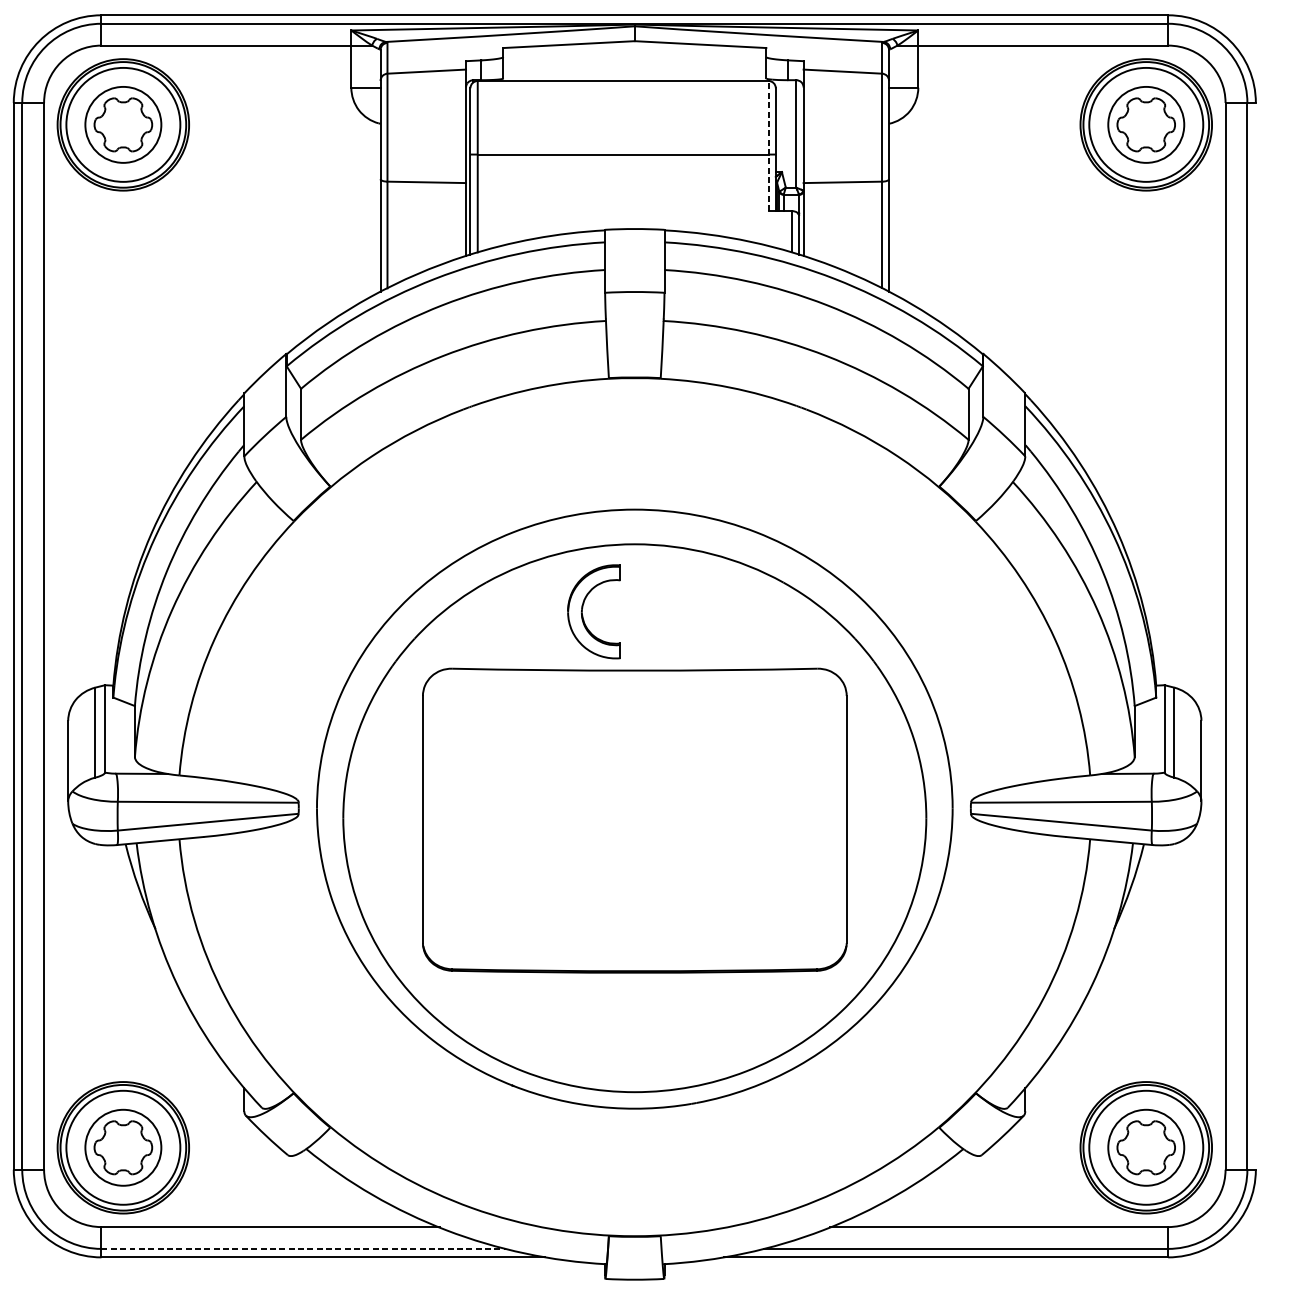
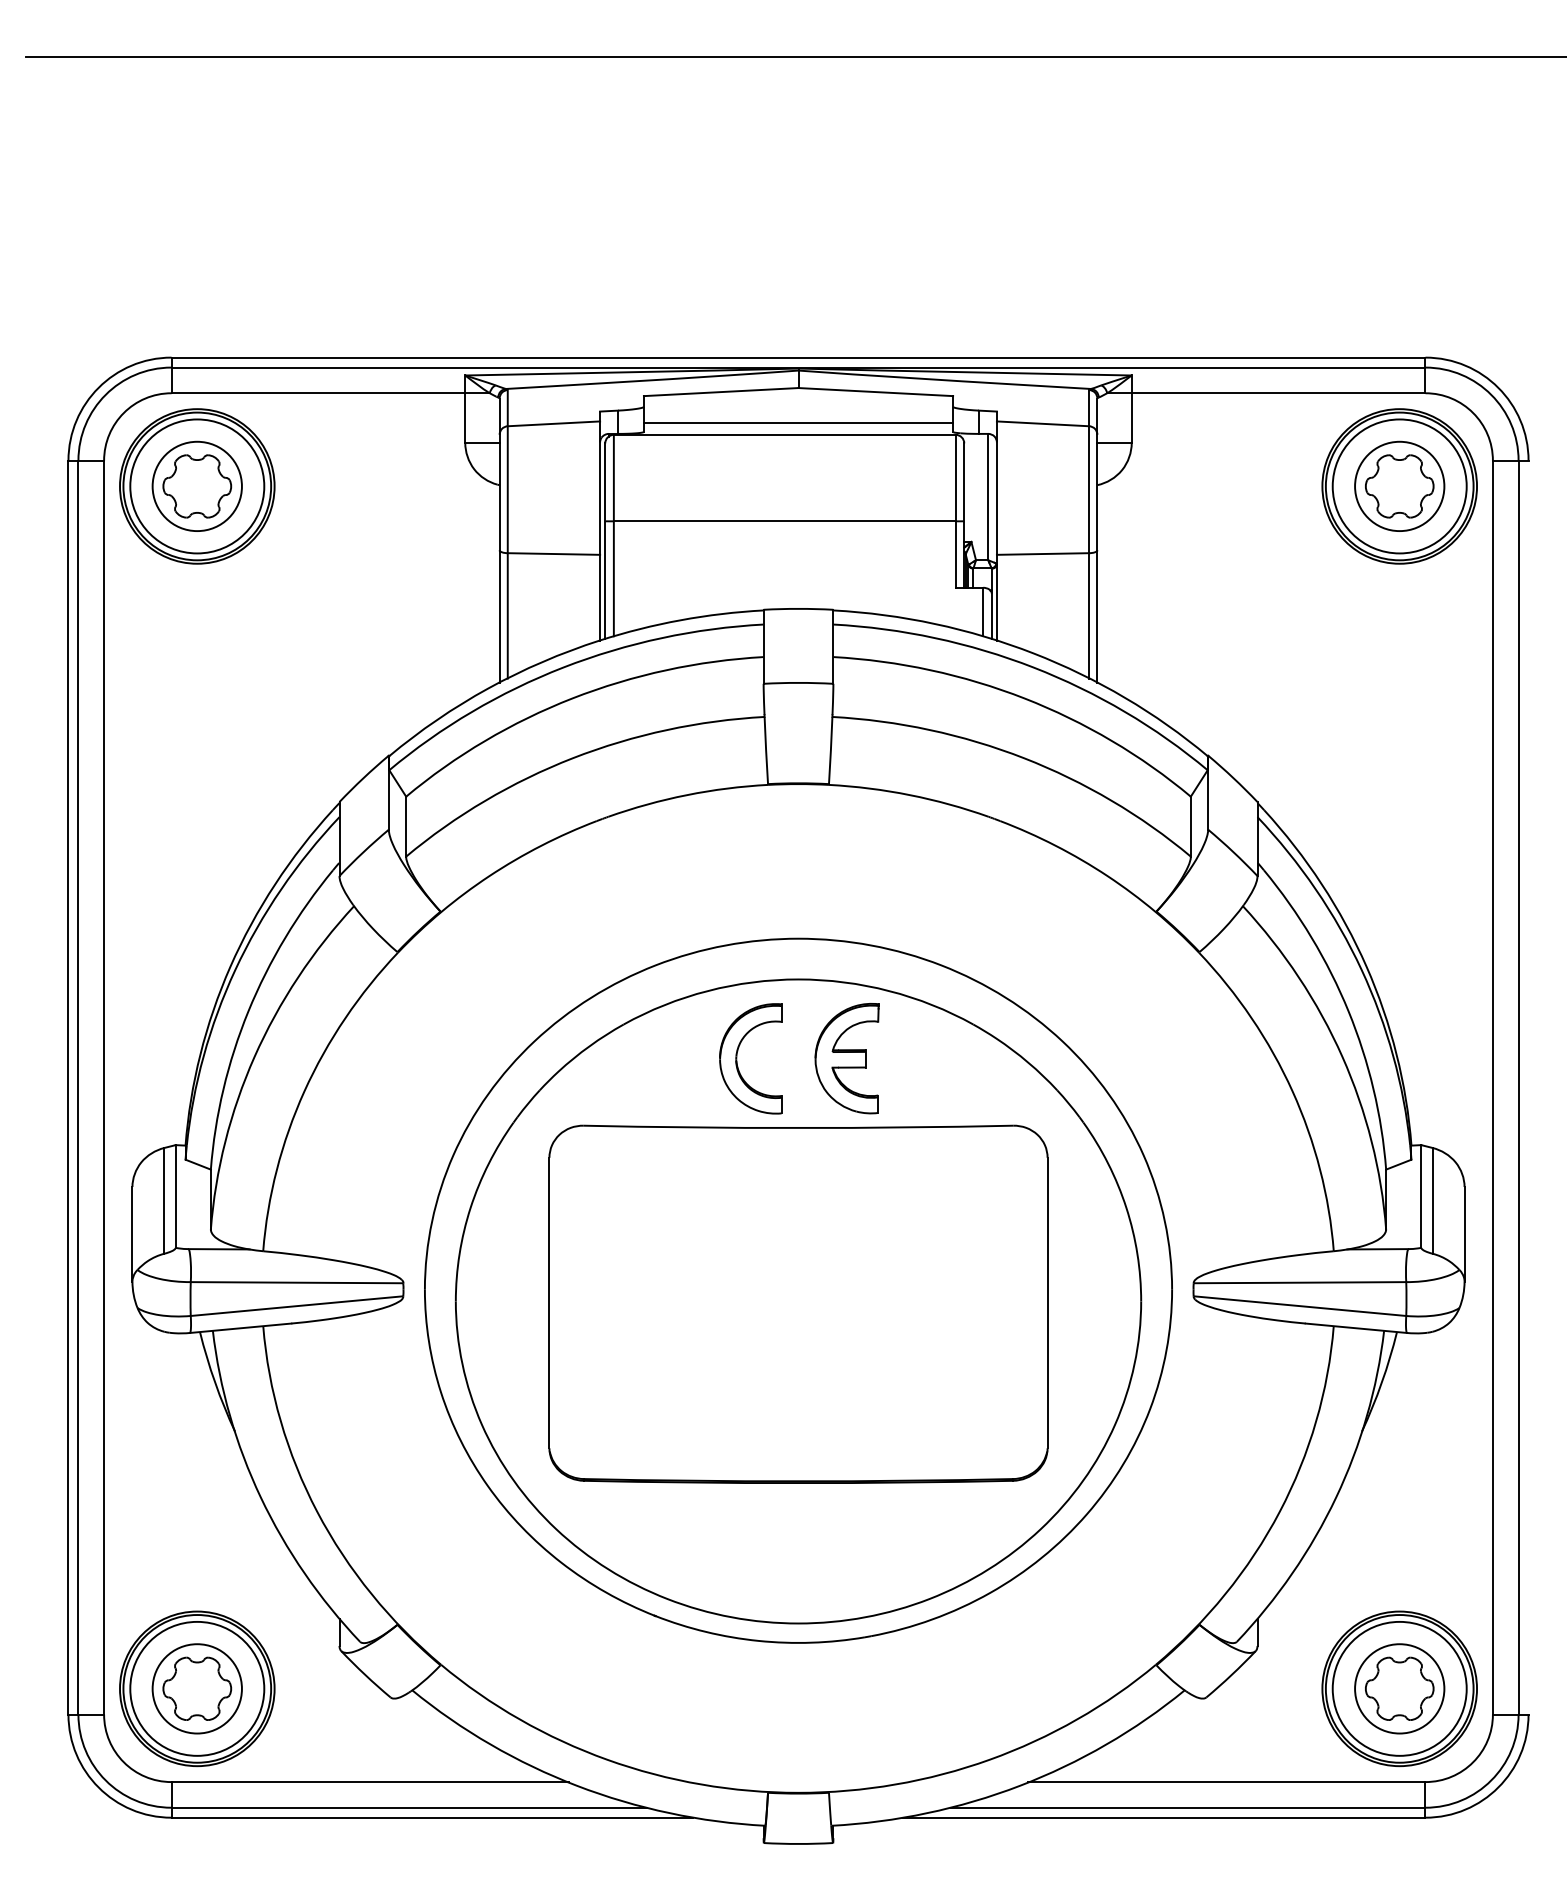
line: (634, 71) -> (798, 423), added
line: (768, 145) -> (955, 510), dashed -> solid
part: (675, 611) -> (846, 1058), added
line: (303, 1248) -> (409, 1807), dashed -> solid

